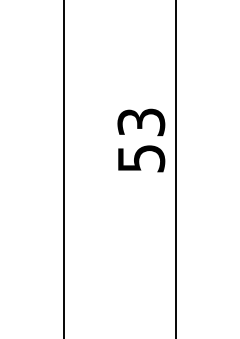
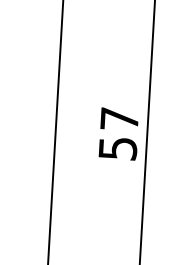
text: (141, 122) -> (119, 119), 53 -> 57

